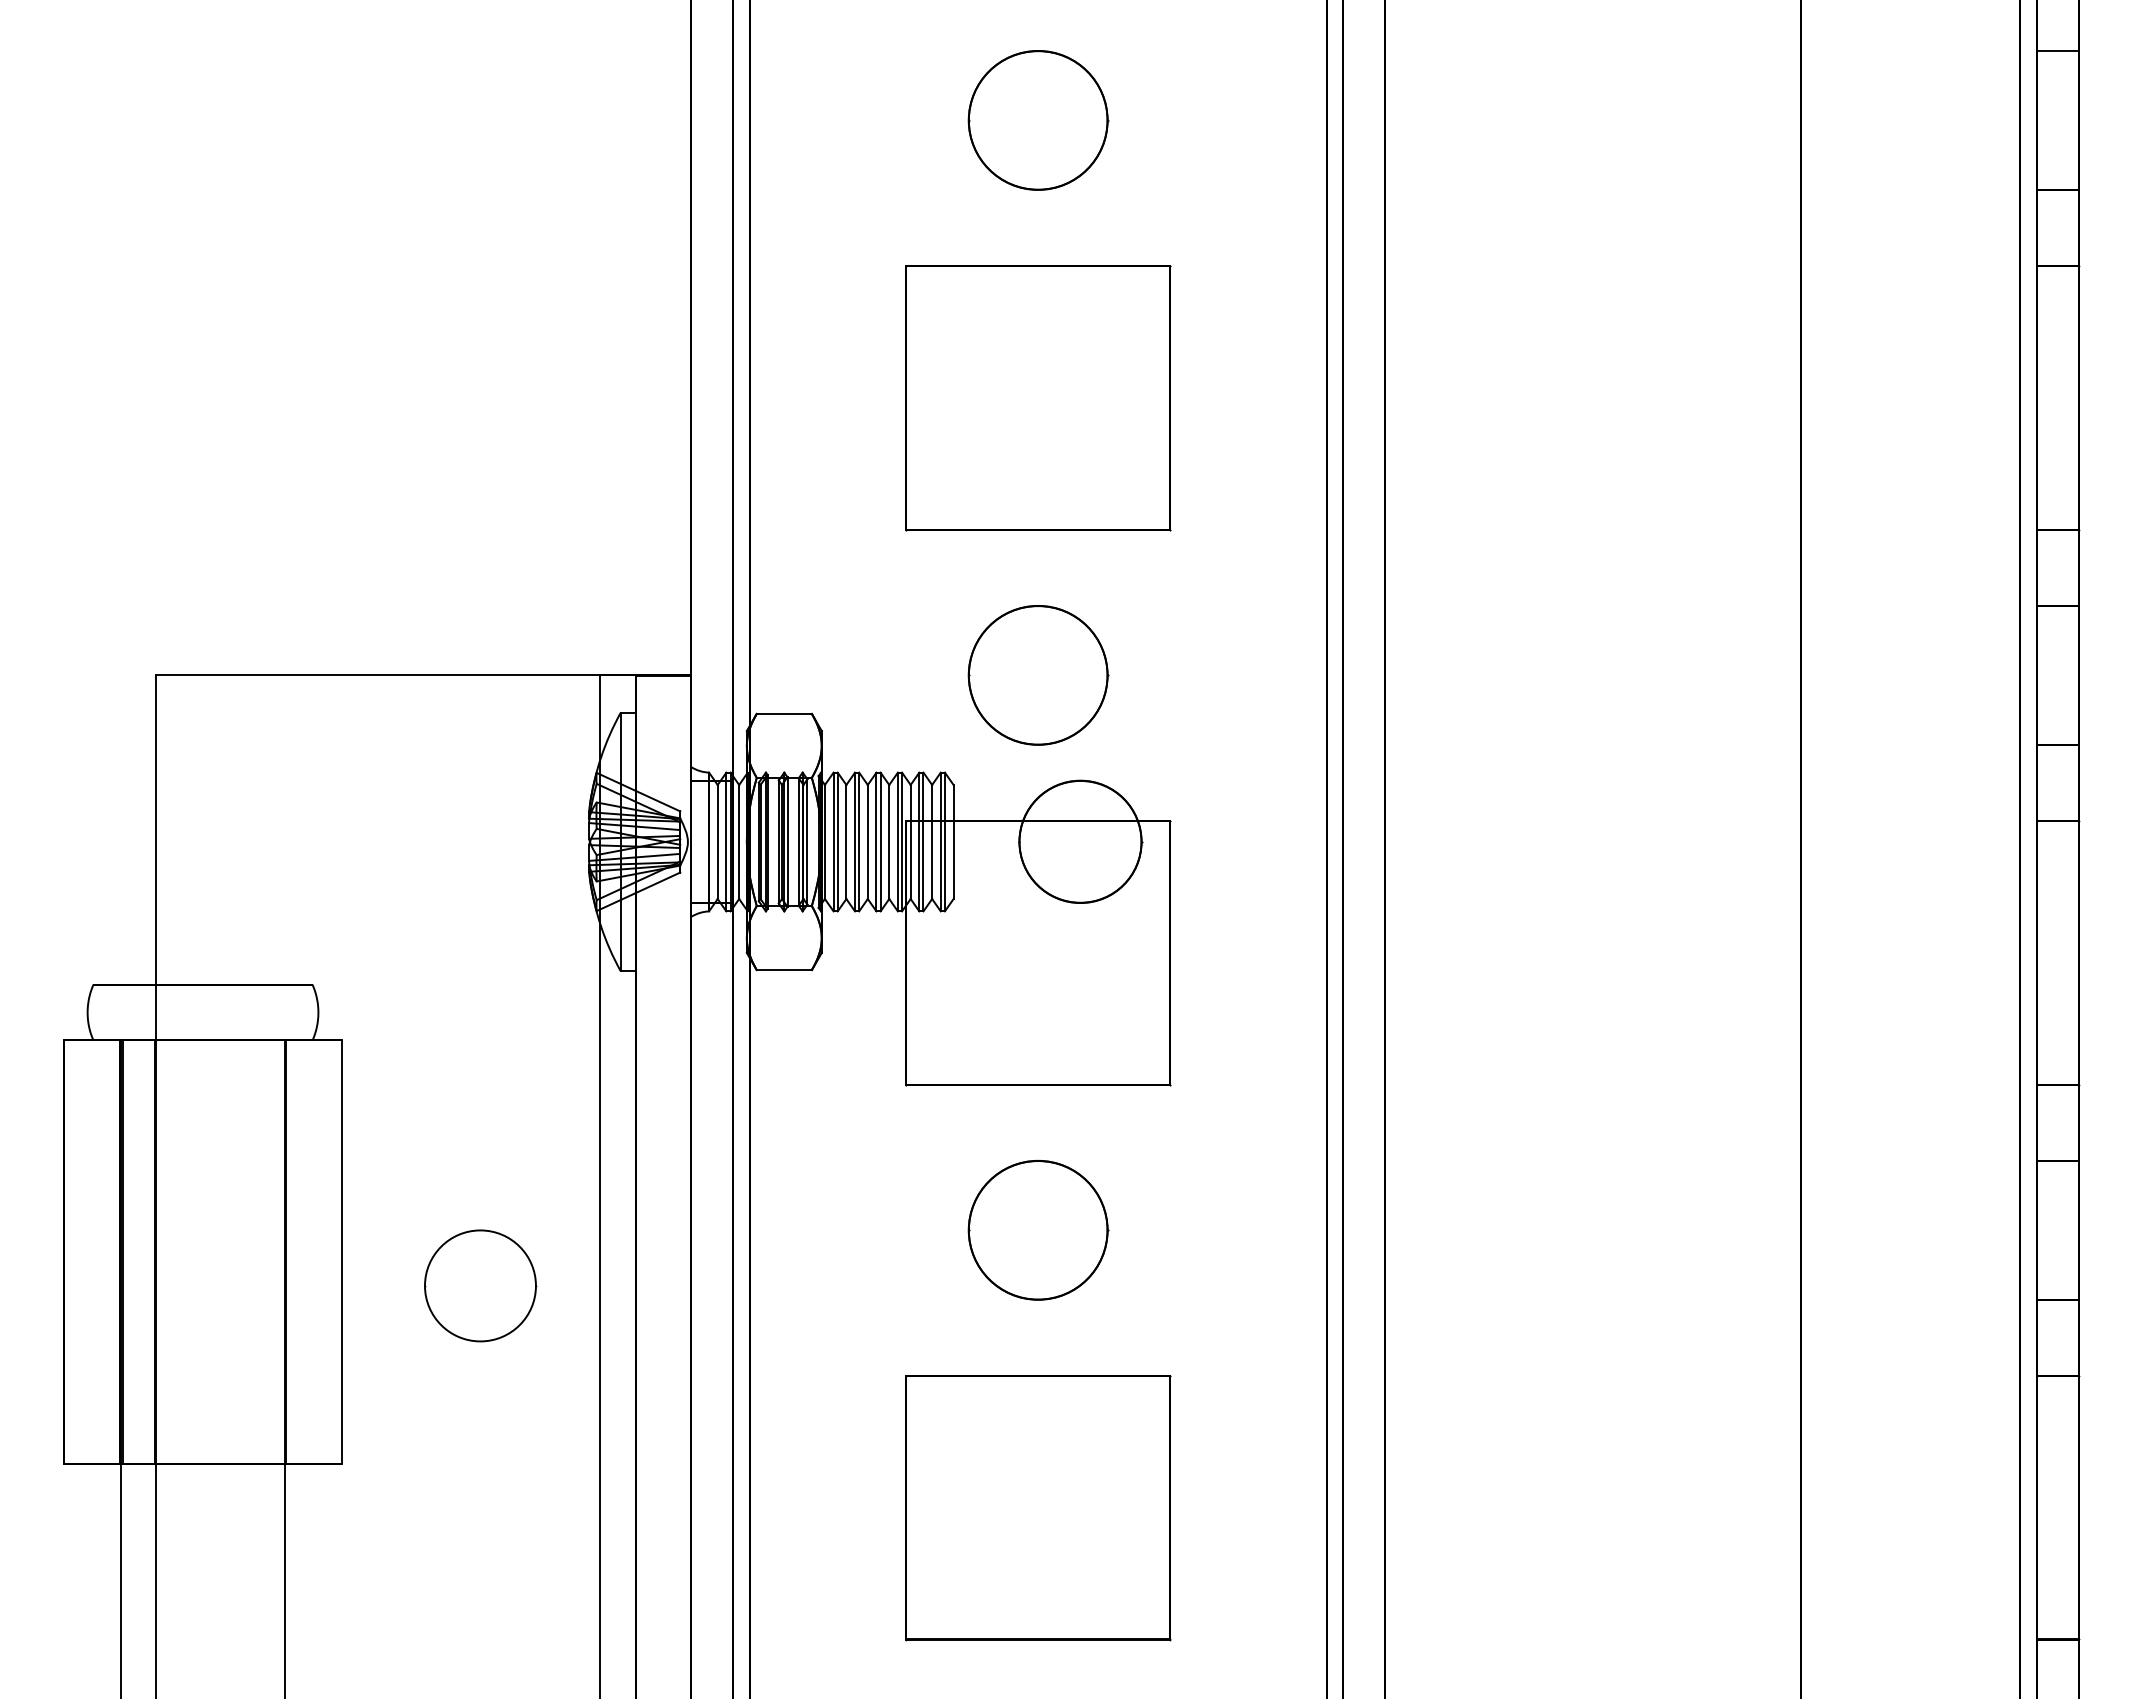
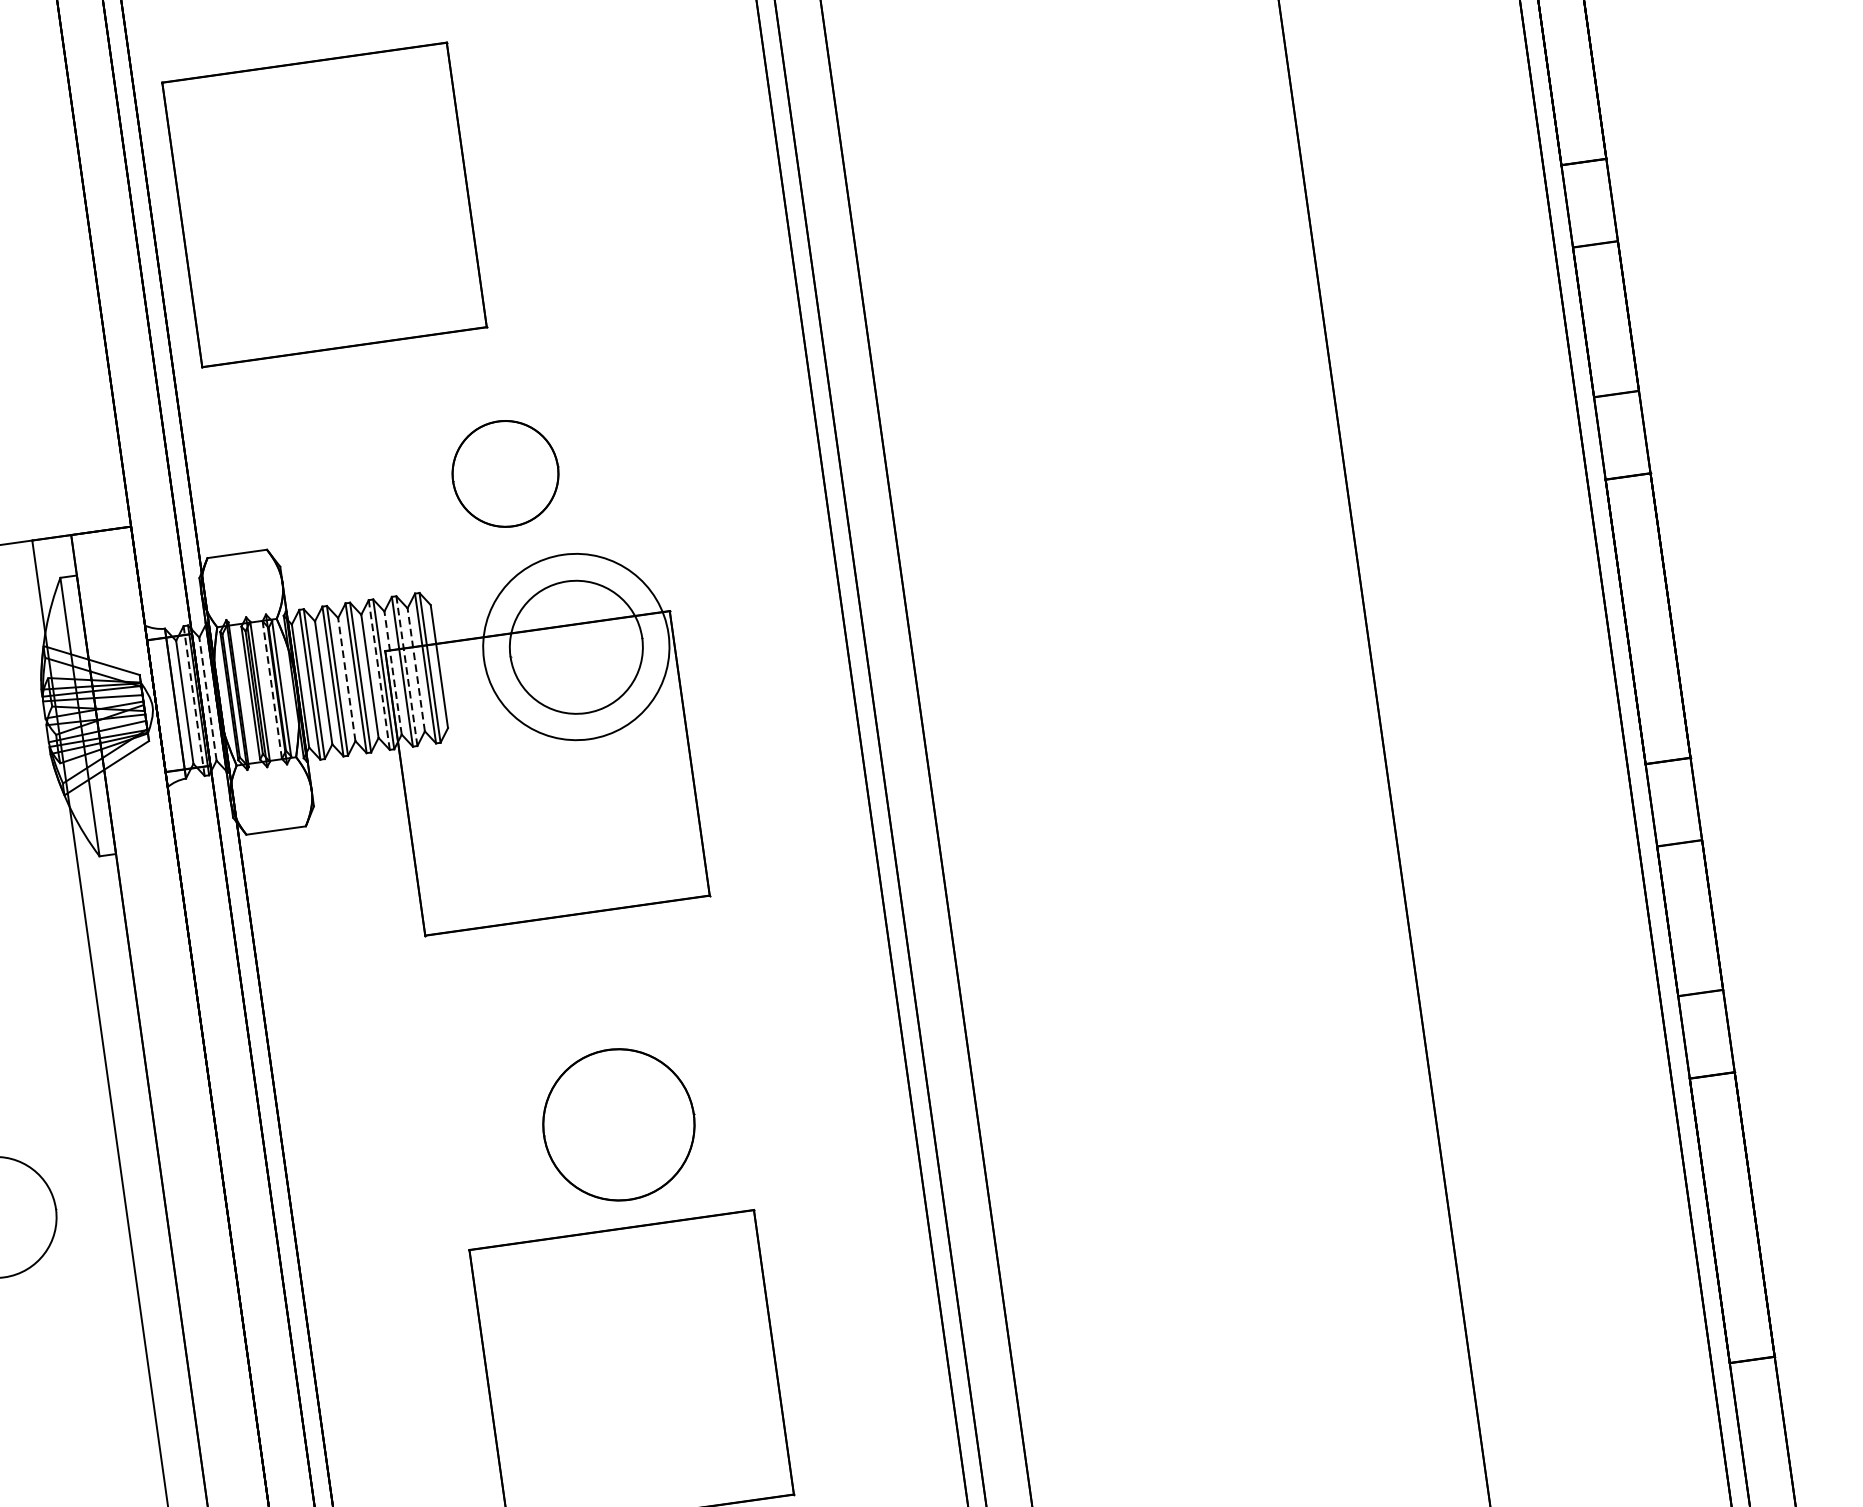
part: (1038, 398) -> (324, 205), moved
part: (1038, 675) -> (505, 473), size x0.7
line: (726, 841) -> (194, 700), solid -> dashed
line: (798, 841) -> (271, 689), solid -> dashed
line: (897, 841) -> (378, 674), solid -> dashed
line: (923, 841) -> (406, 670), solid -> dashed
circle: (1080, 841) -> (576, 646), size x1.4
line: (739, 842) -> (208, 699), solid -> dashed
line: (867, 842) -> (346, 680), solid -> dashed
line: (910, 842) -> (392, 673), solid -> dashed
line: (932, 842) -> (416, 670), solid -> dashed
part: (1038, 1230) -> (619, 1125), moved

